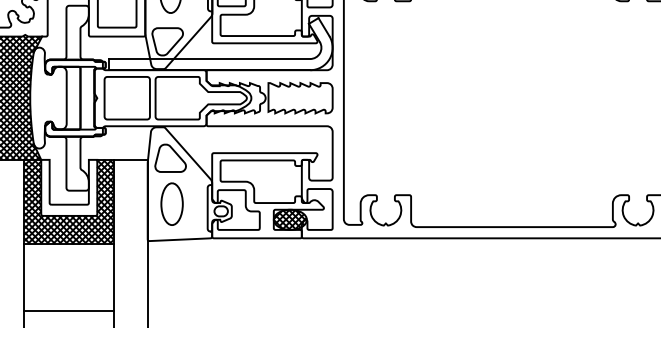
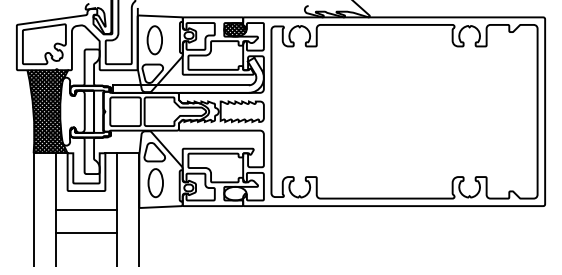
hatch: (69, 201) -> (86, 181), removed
hatch: (290, 219) -> (235, 193), removed
line: (69, 311) -> (86, 233), moved

